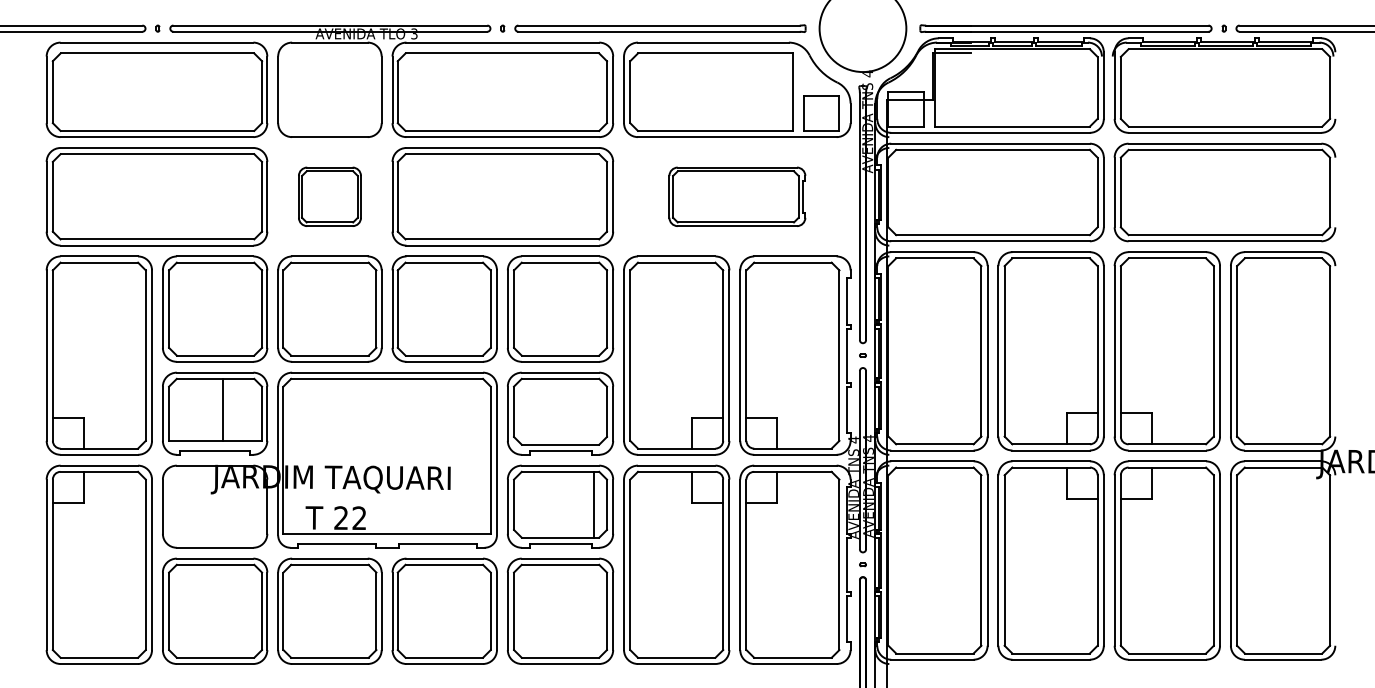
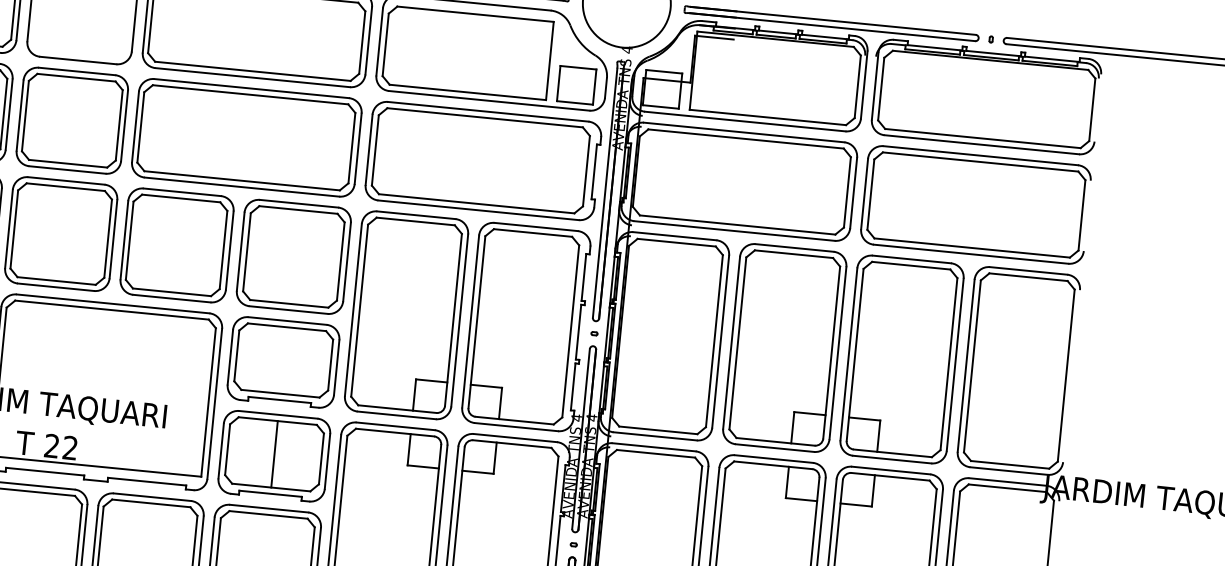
part: (329, 196) -> (71, 120), size x1.67
part: (737, 196) -> (483, 160), size x1.67
line: (593, 504) -> (274, 454), moved

